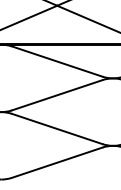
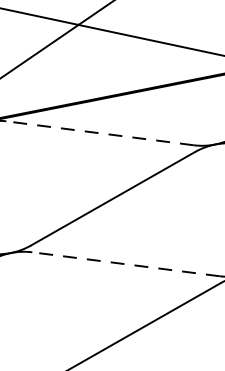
line: (57, 61) -> (100, 133), solid -> dashed
line: (57, 128) -> (126, 263), solid -> dashed

